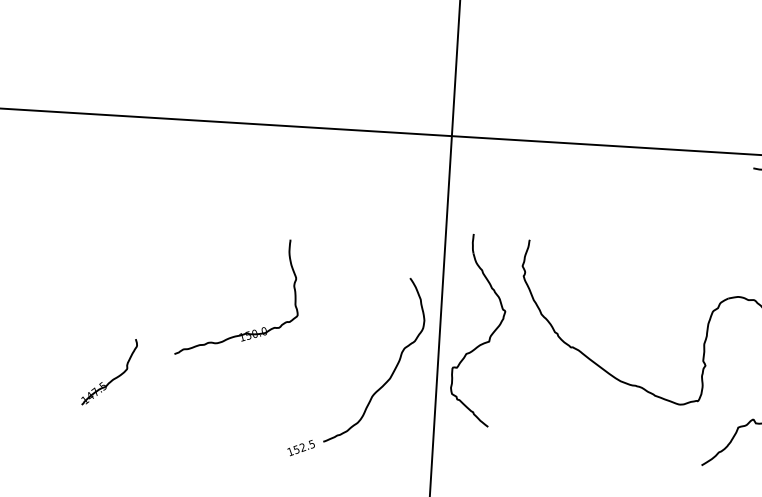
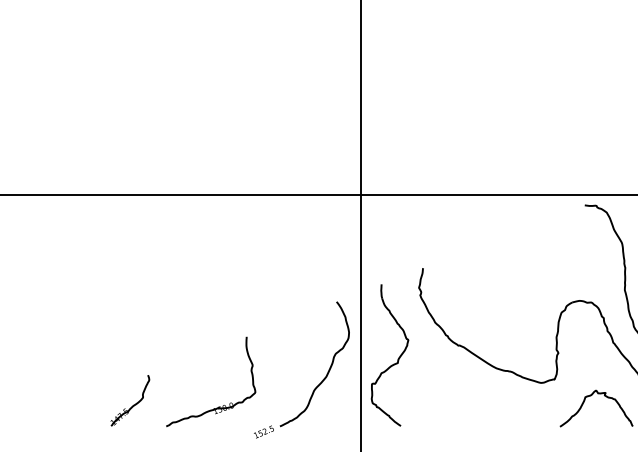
part: (246, 331) -> (218, 406), moved
part: (489, 336) -> (397, 359), moved
part: (109, 371) -> (130, 400), moved

